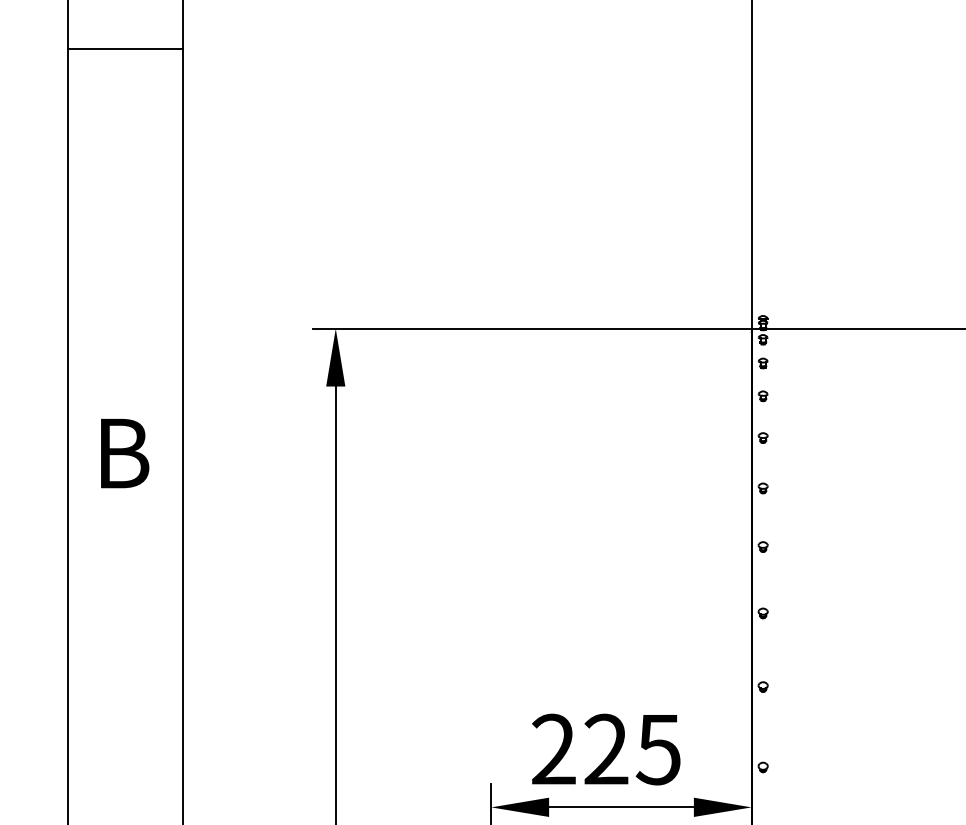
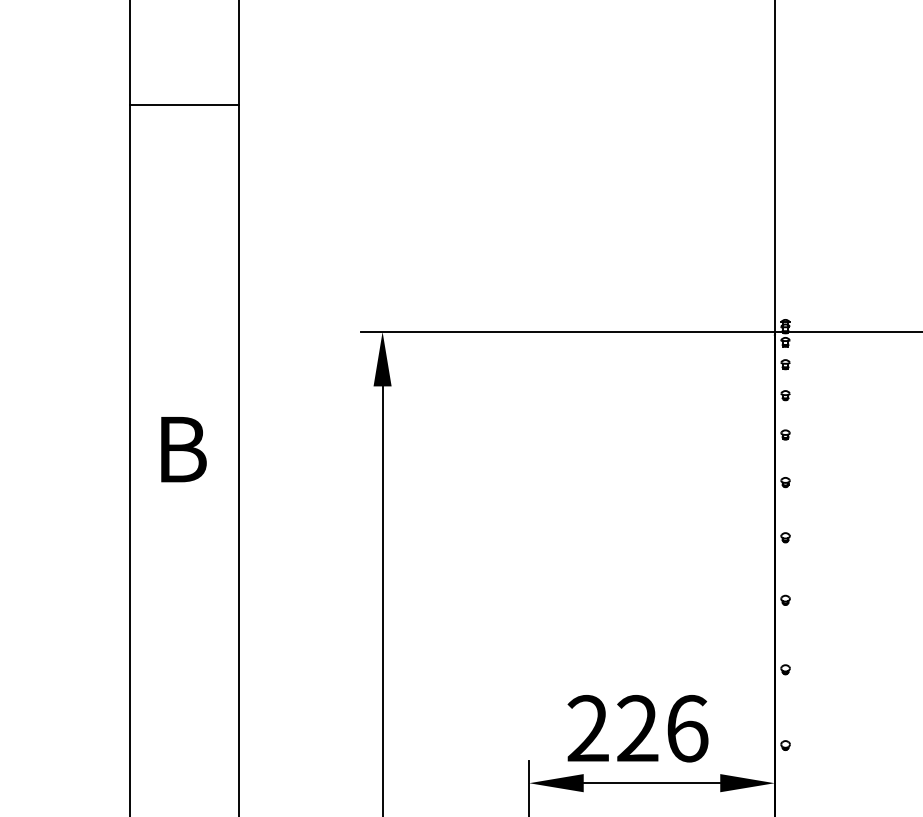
line: (125, 49) -> (184, 104), moved
text: (658, 749) -> (686, 728), 225 -> 226

